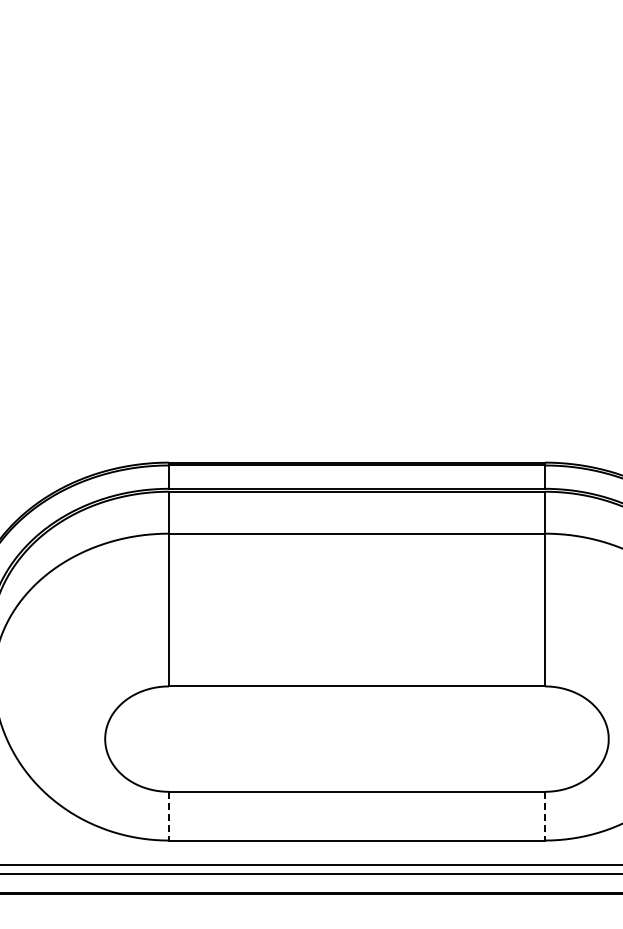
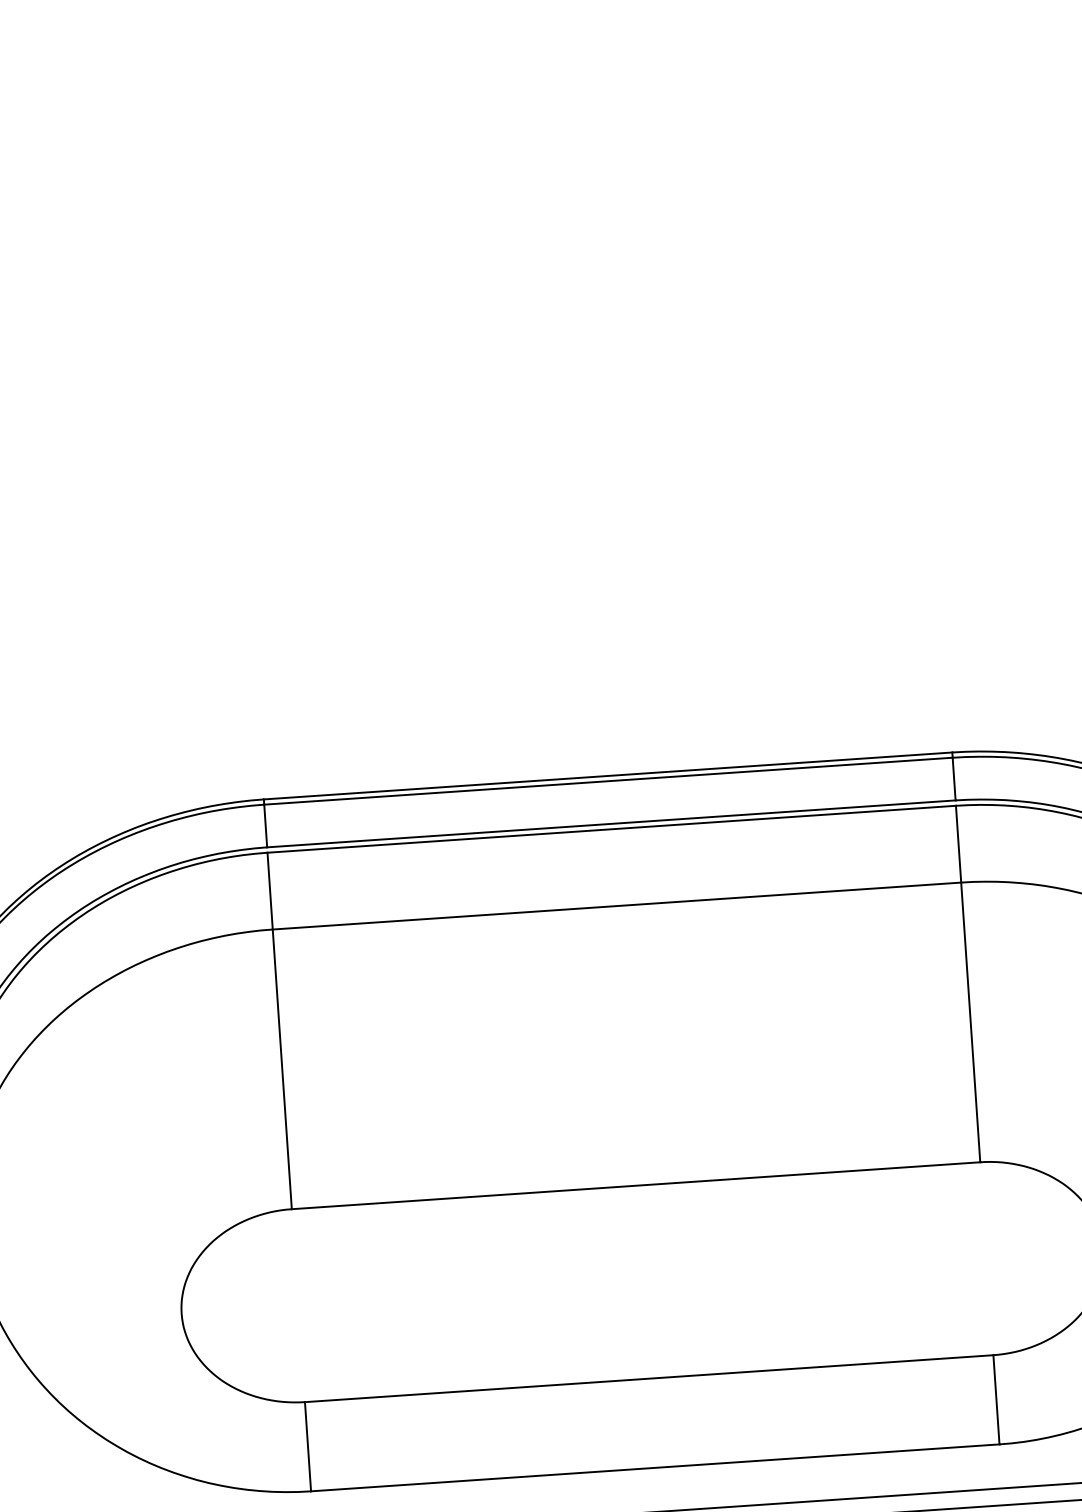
line: (168, 816) -> (307, 1447), dashed -> solid
line: (545, 816) -> (997, 1400), dashed -> solid

